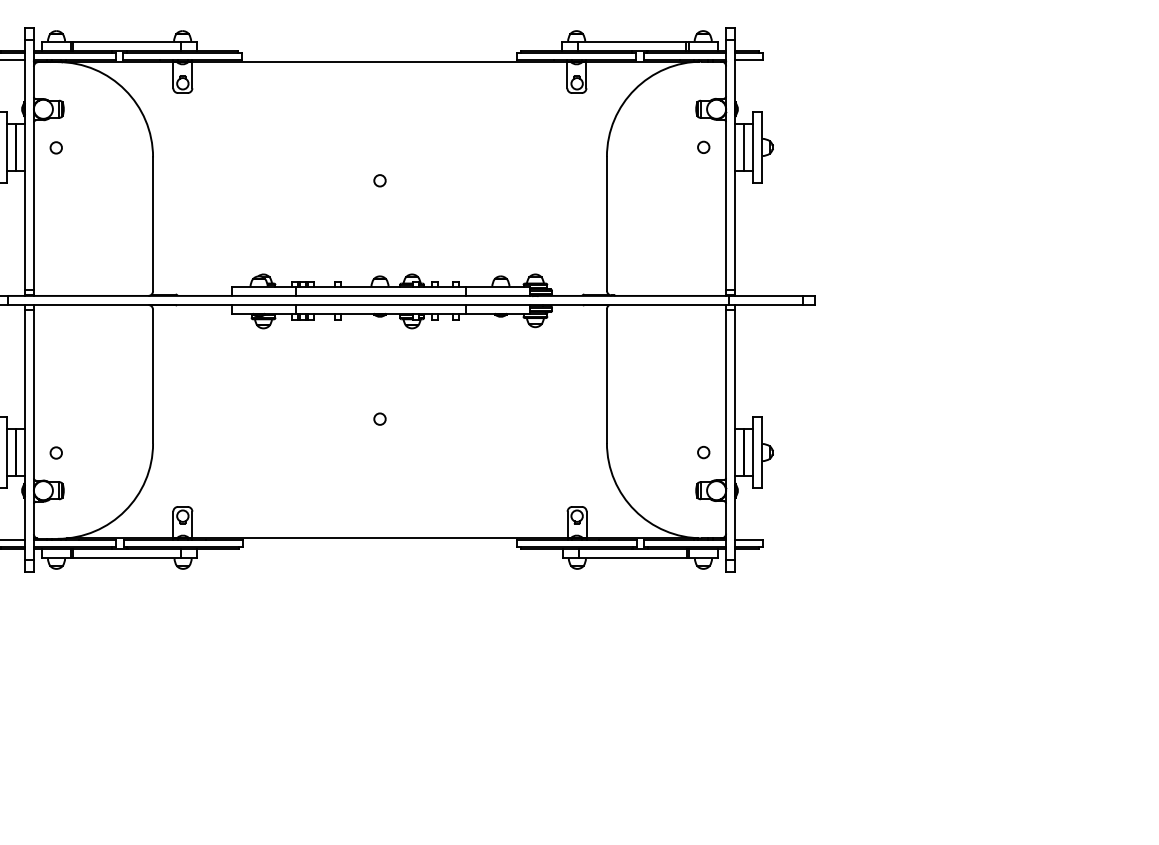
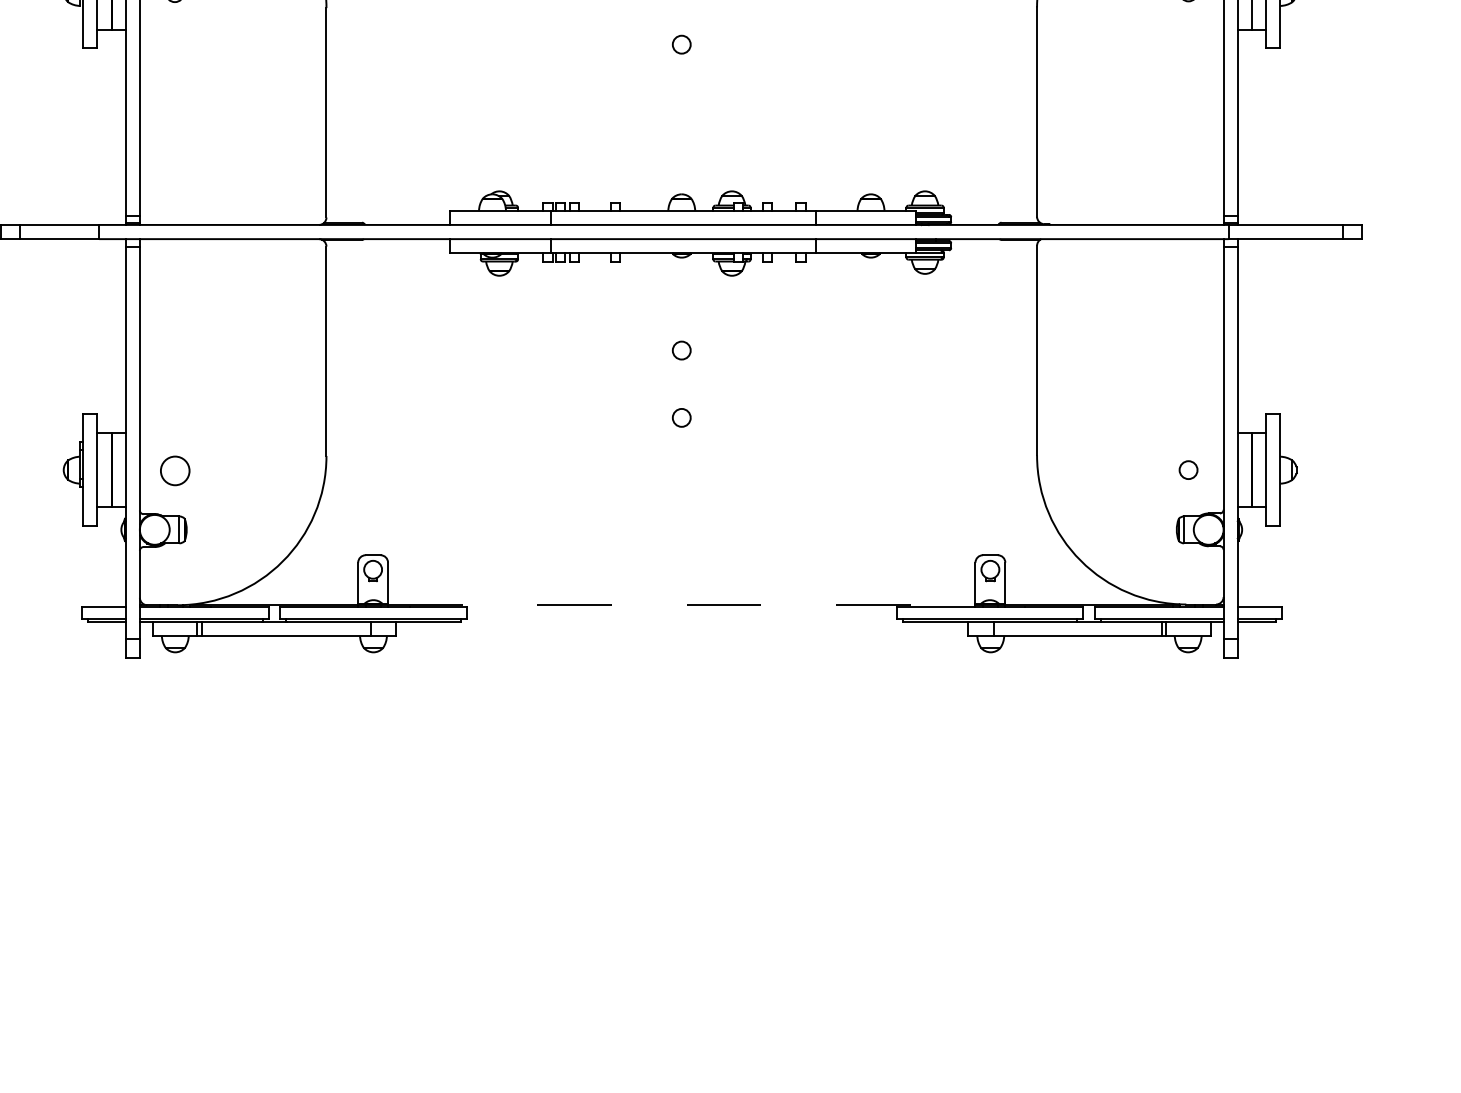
circle: (379, 375) -> (680, 349), added
circle: (55, 452) -> (173, 470), size x1.6
line: (380, 538) -> (682, 604), solid -> dashed

